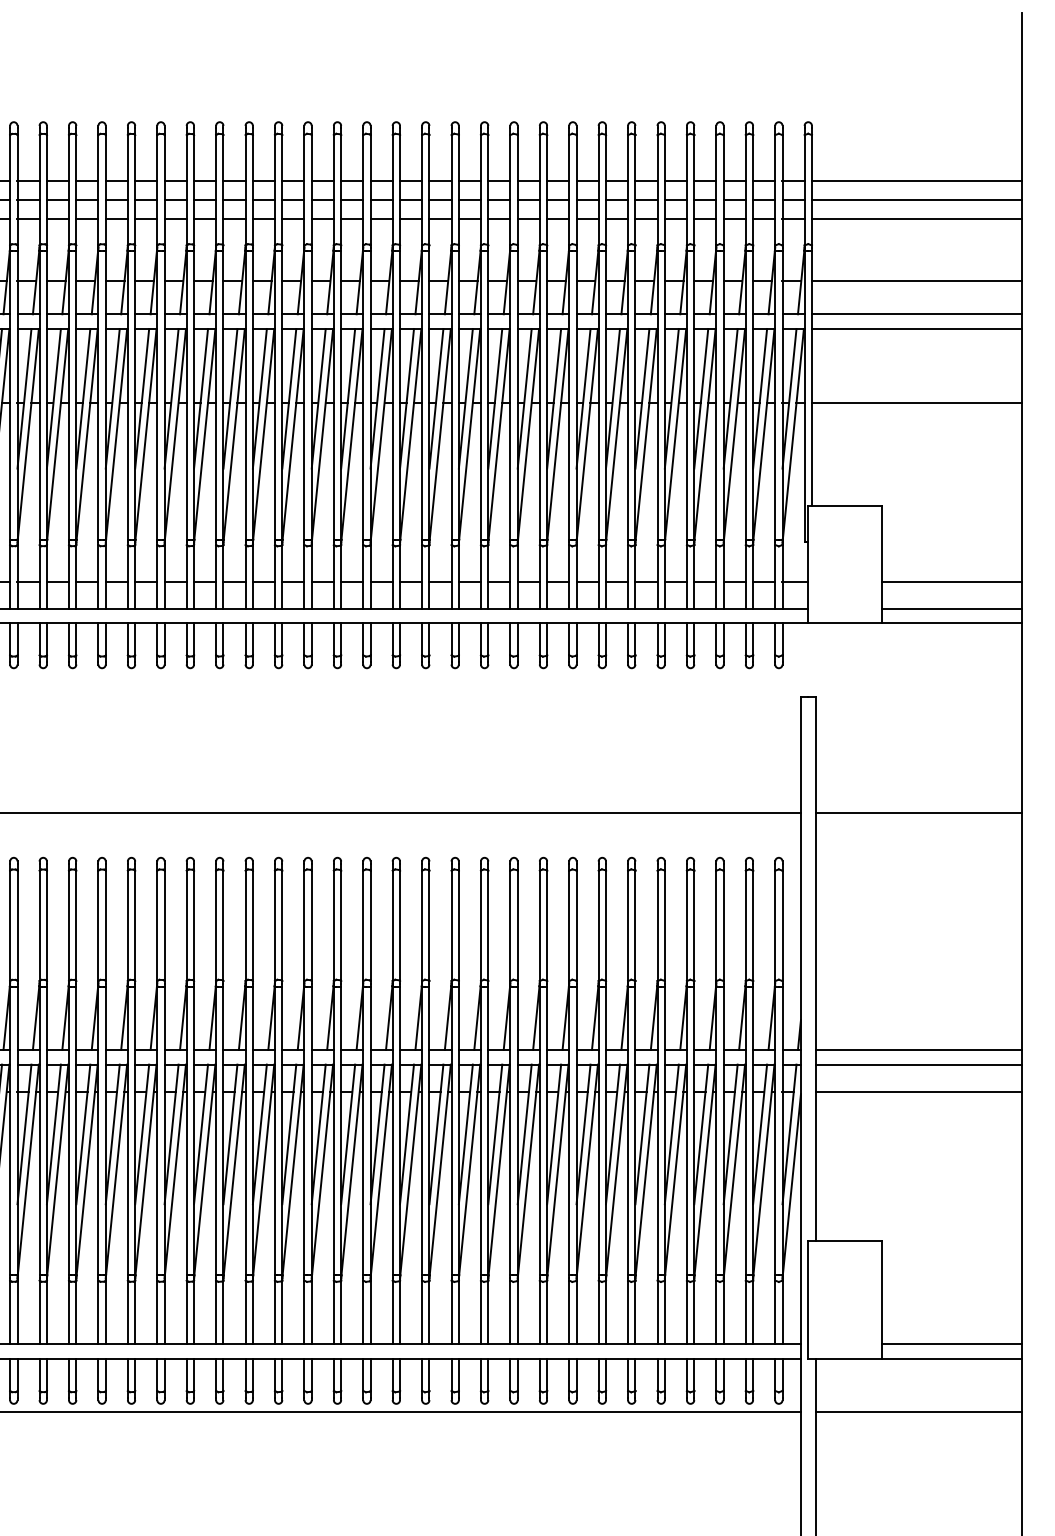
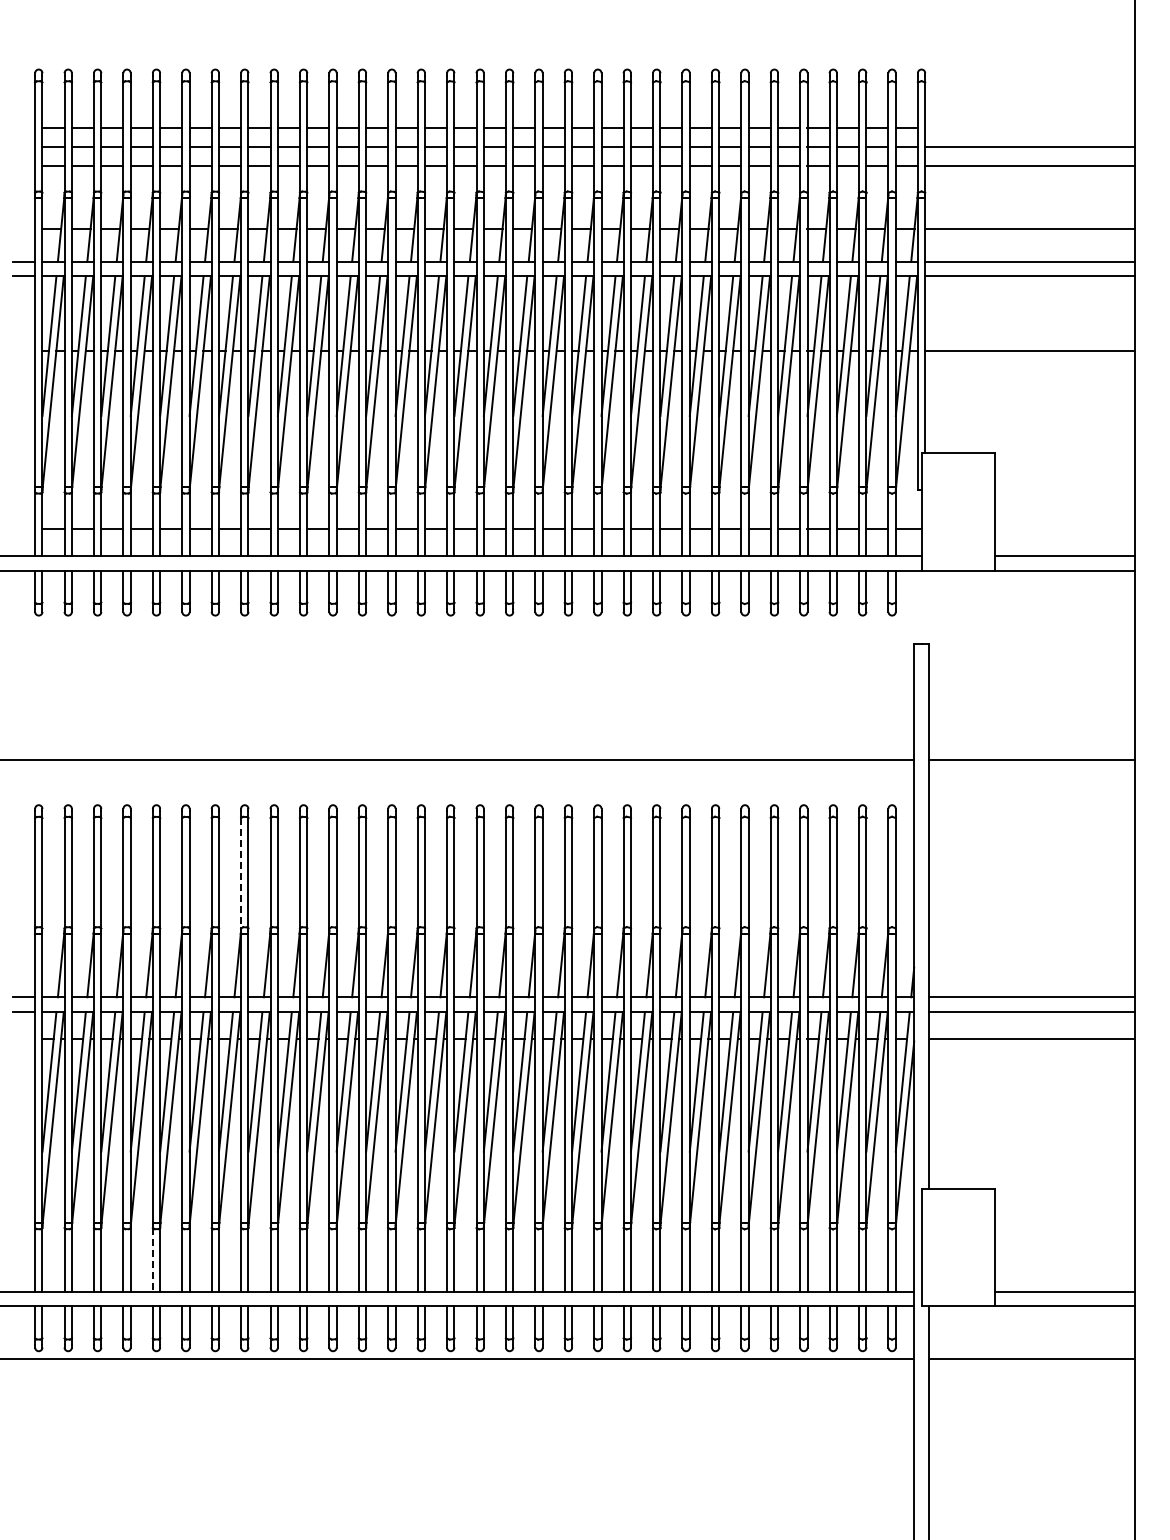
line: (916, 181) -> (1029, 128), removed
line: (951, 582) -> (1064, 529), removed
line: (128, 926) -> (241, 873), solid -> dashed
line: (39, 1312) -> (152, 1259), solid -> dashed

